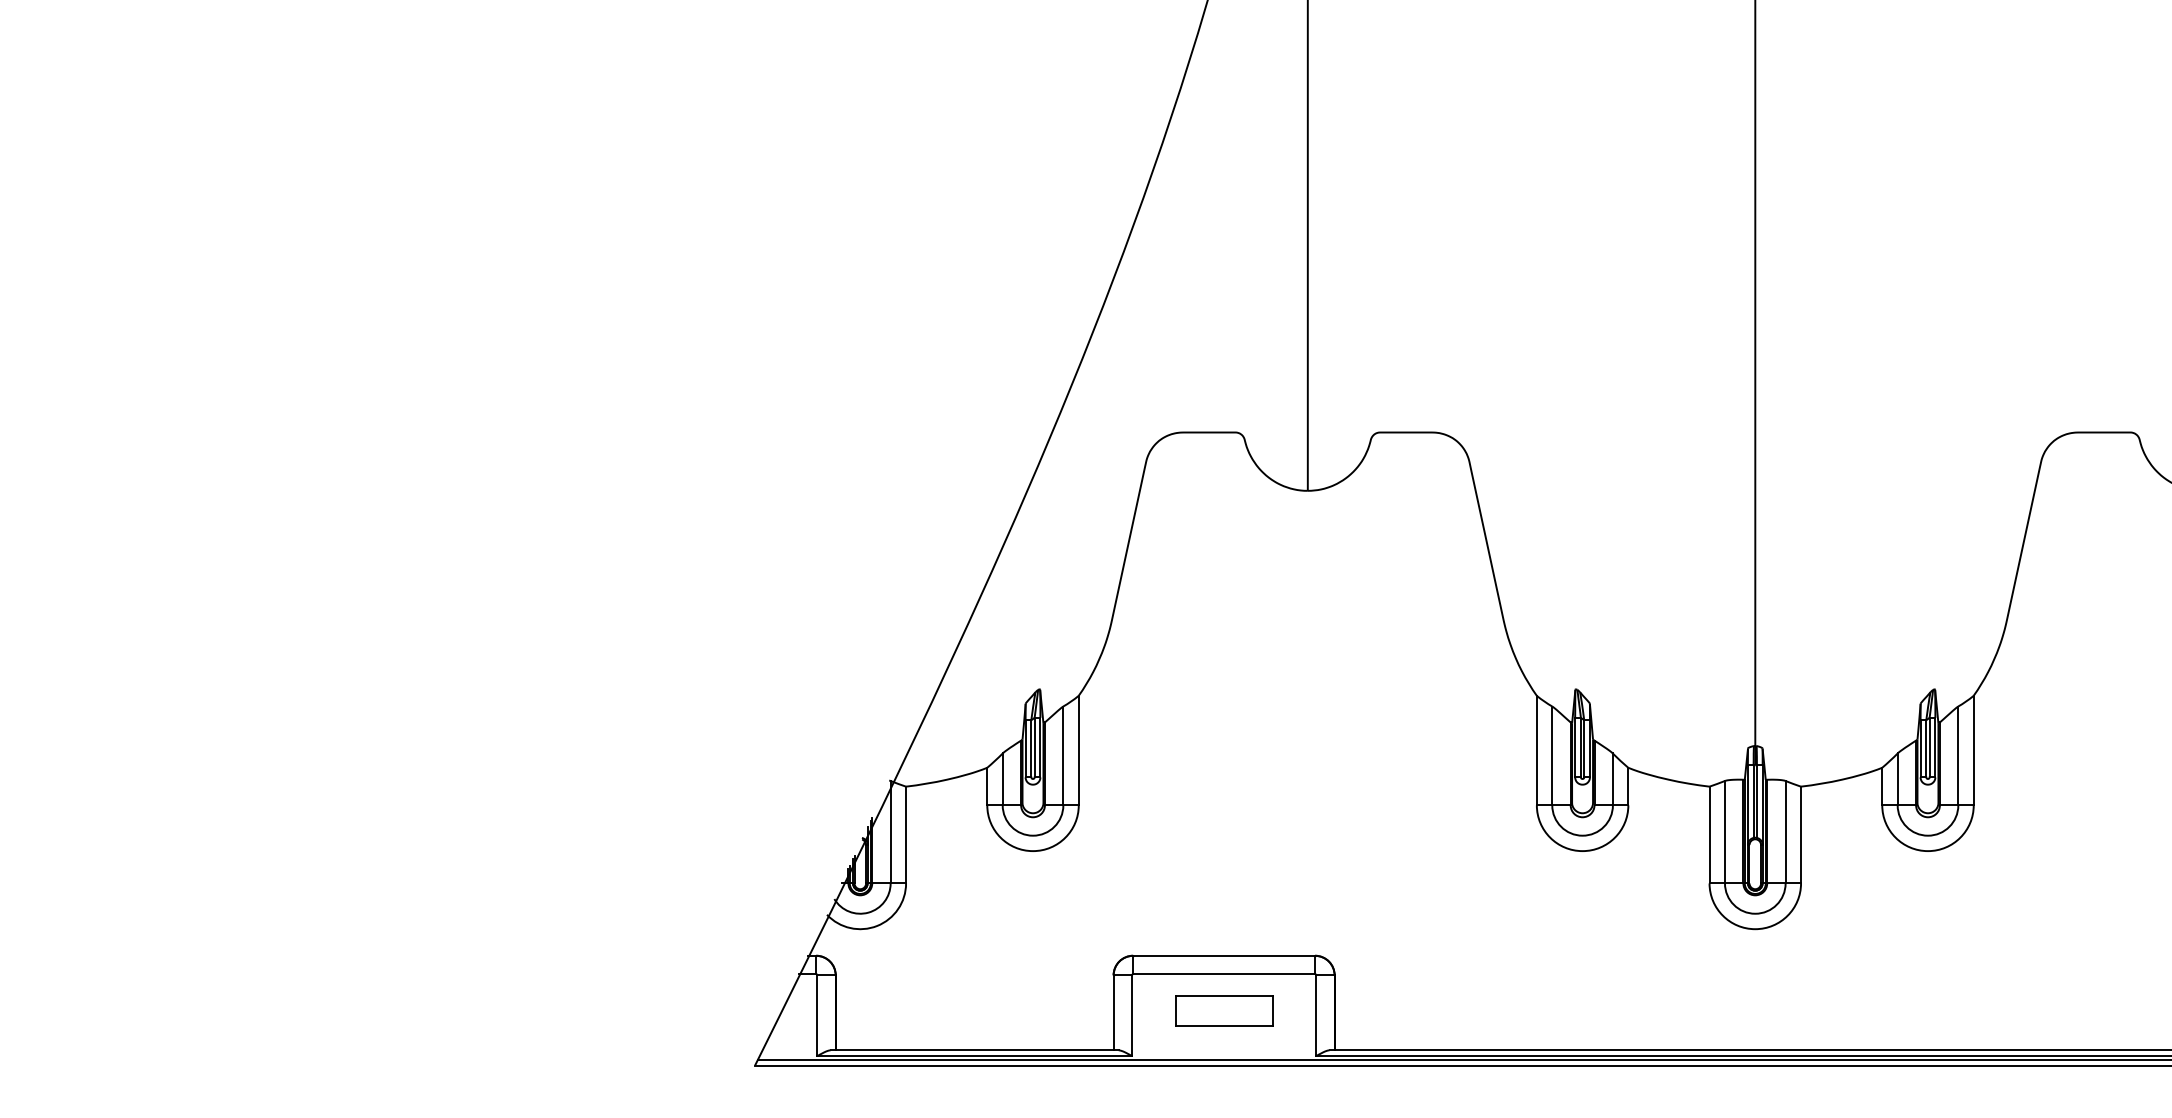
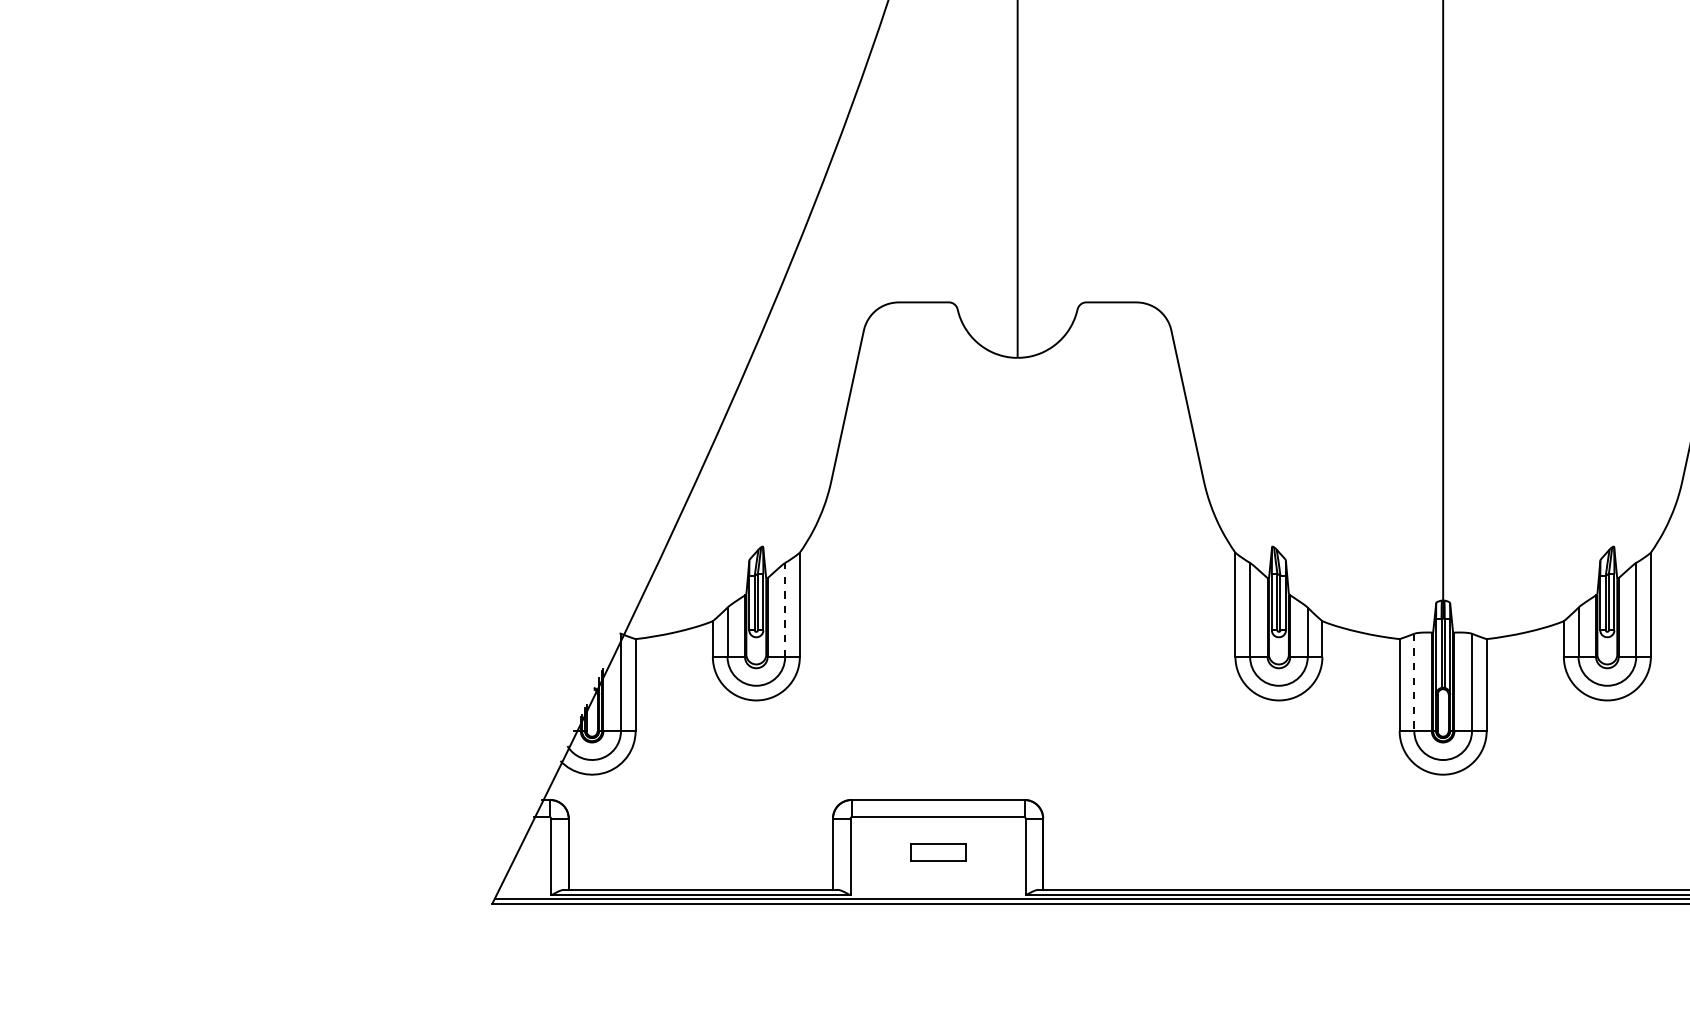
line: (1063, 755) -> (785, 609), solid -> dashed
line: (1724, 832) -> (1413, 682), solid -> dashed
part: (1224, 1010) -> (938, 852), size x0.6

